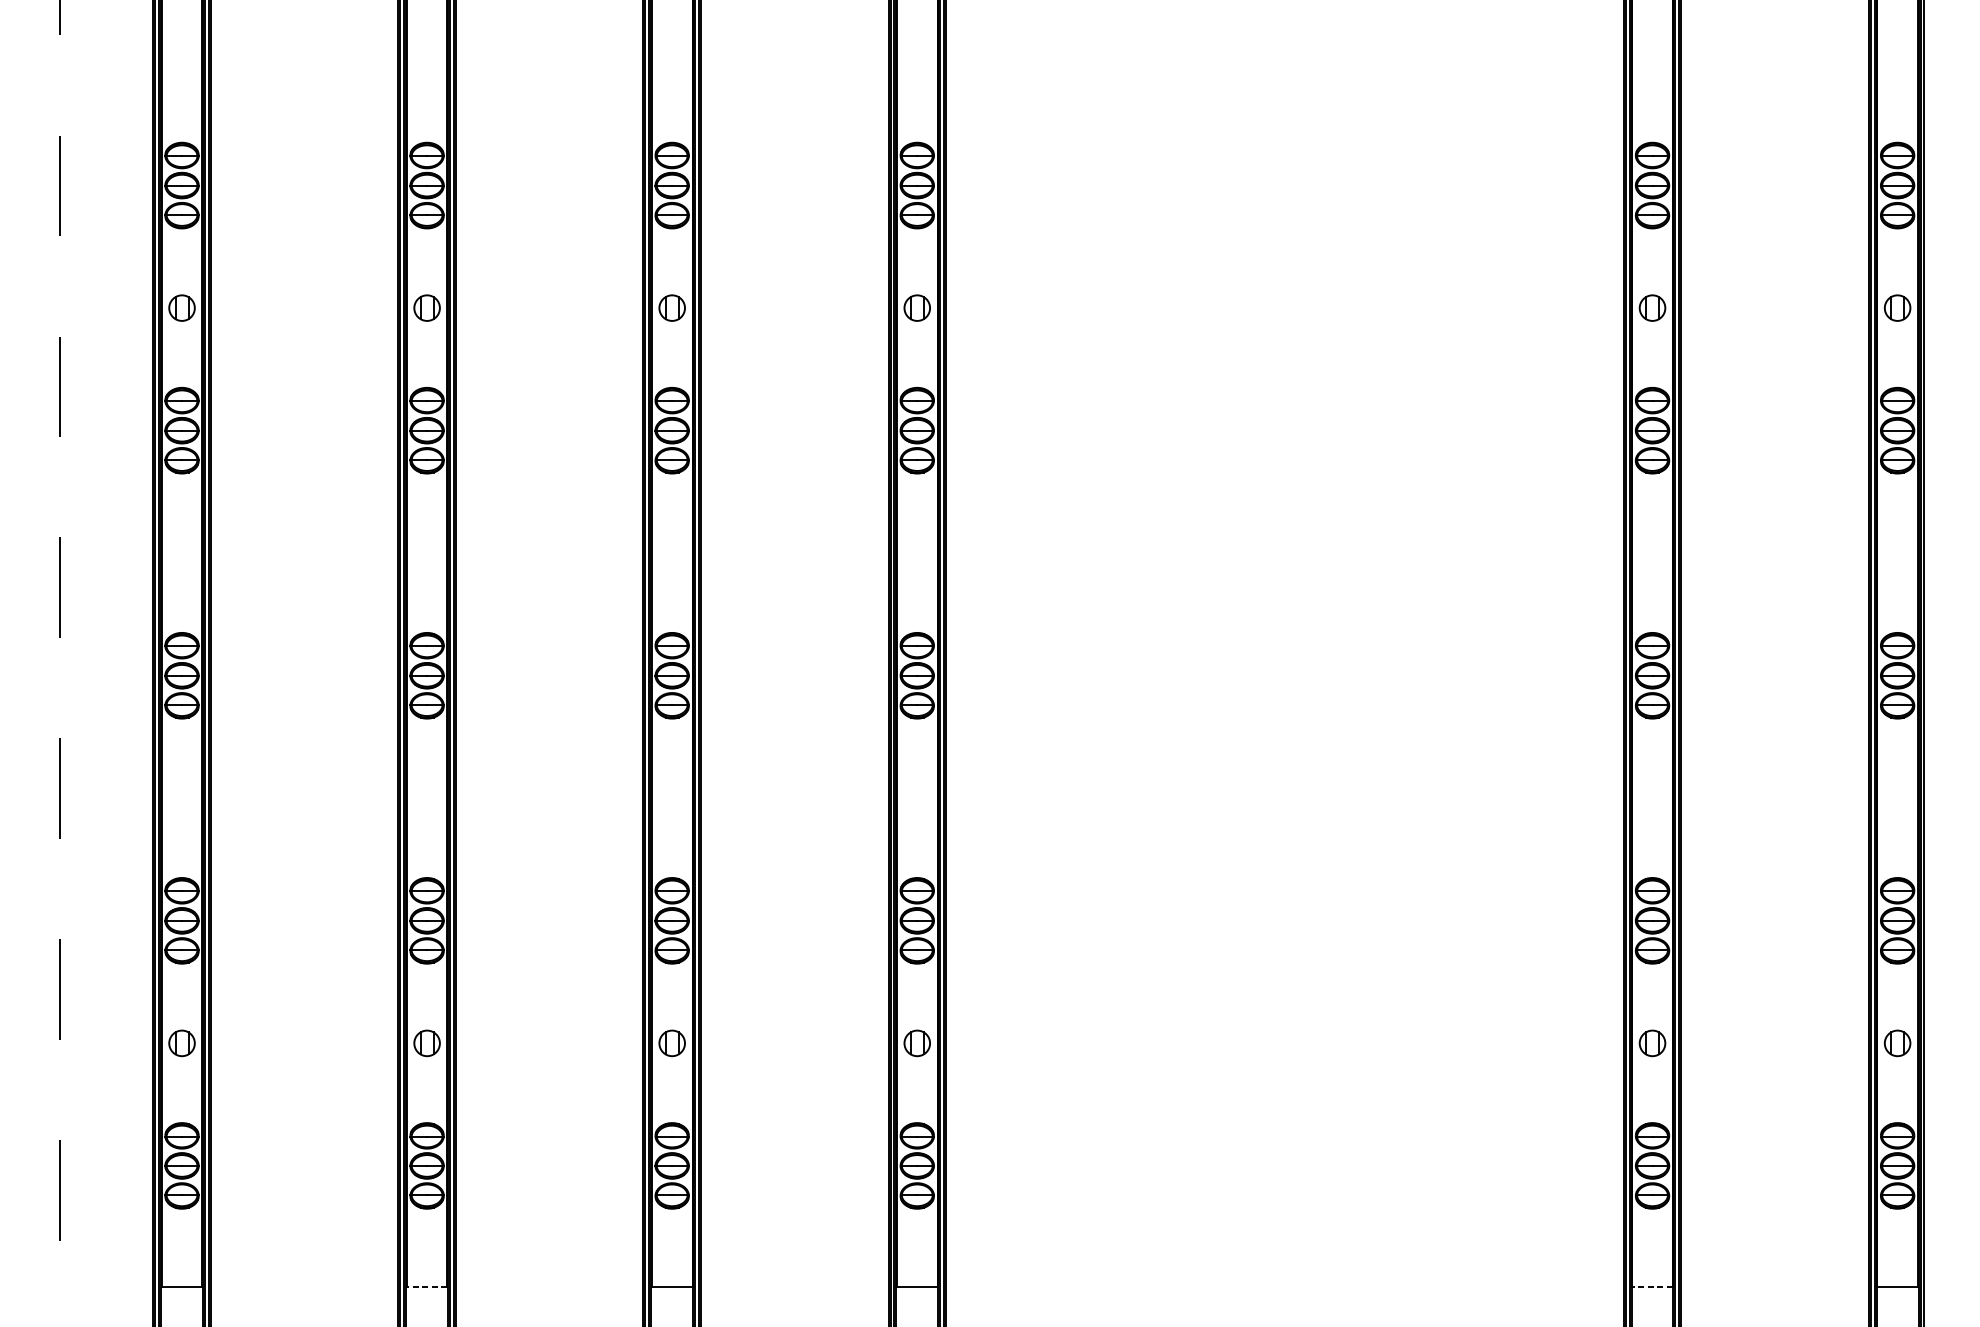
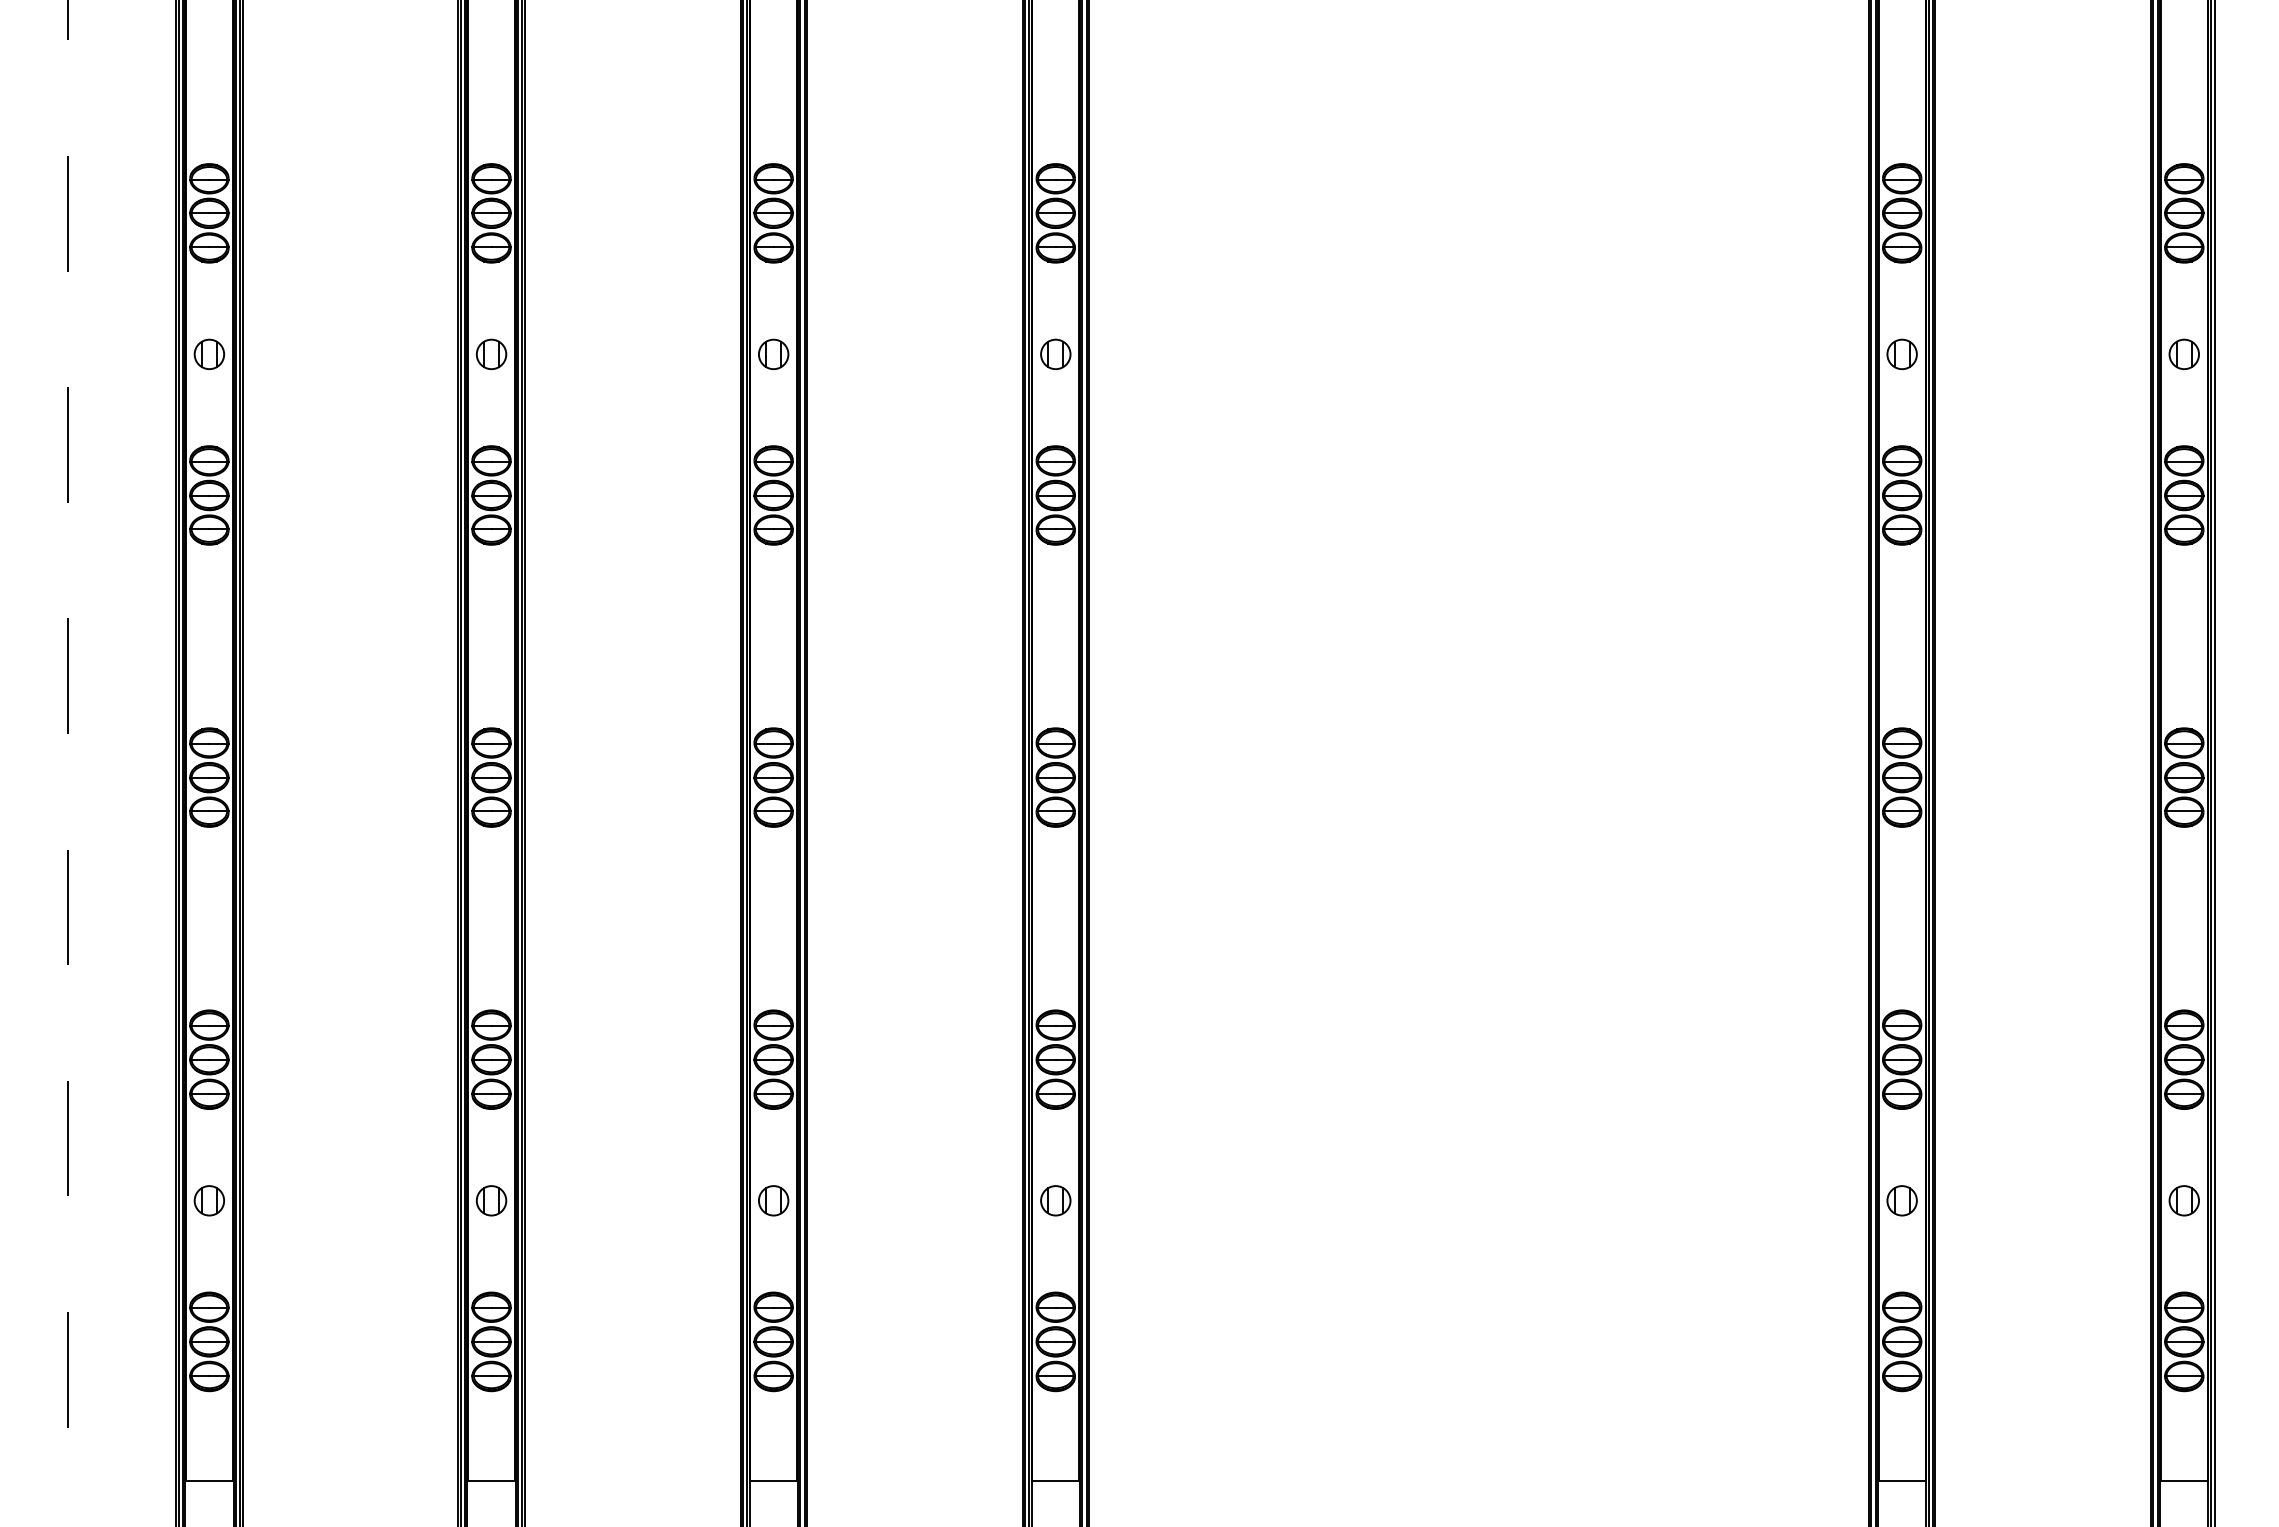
line: (427, 1286) -> (491, 1480), dashed -> solid
line: (1651, 1286) -> (1901, 1480), dashed -> solid

